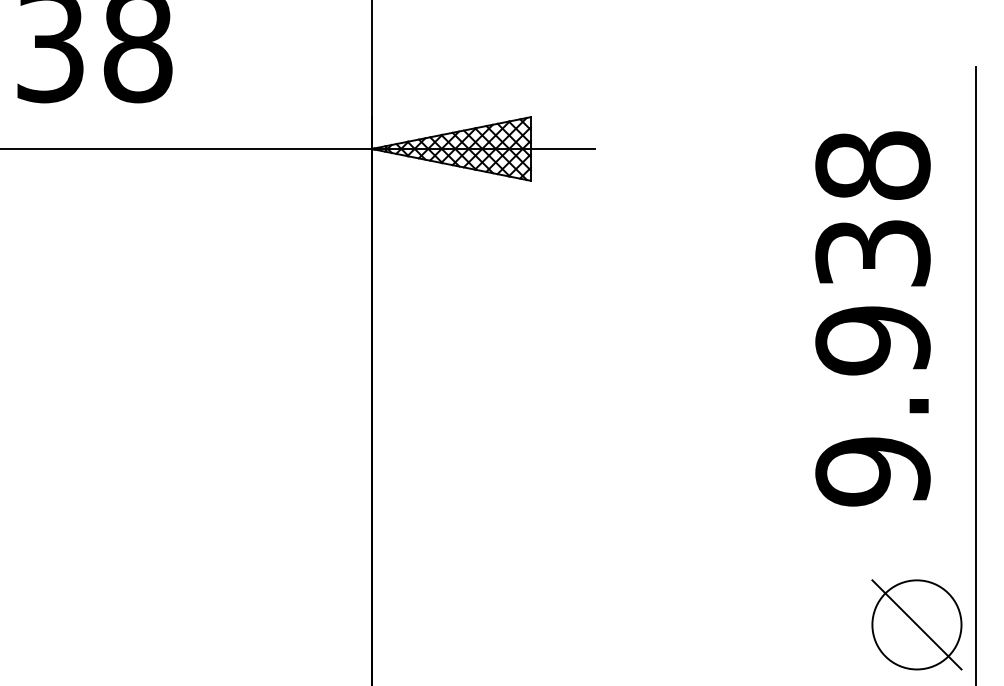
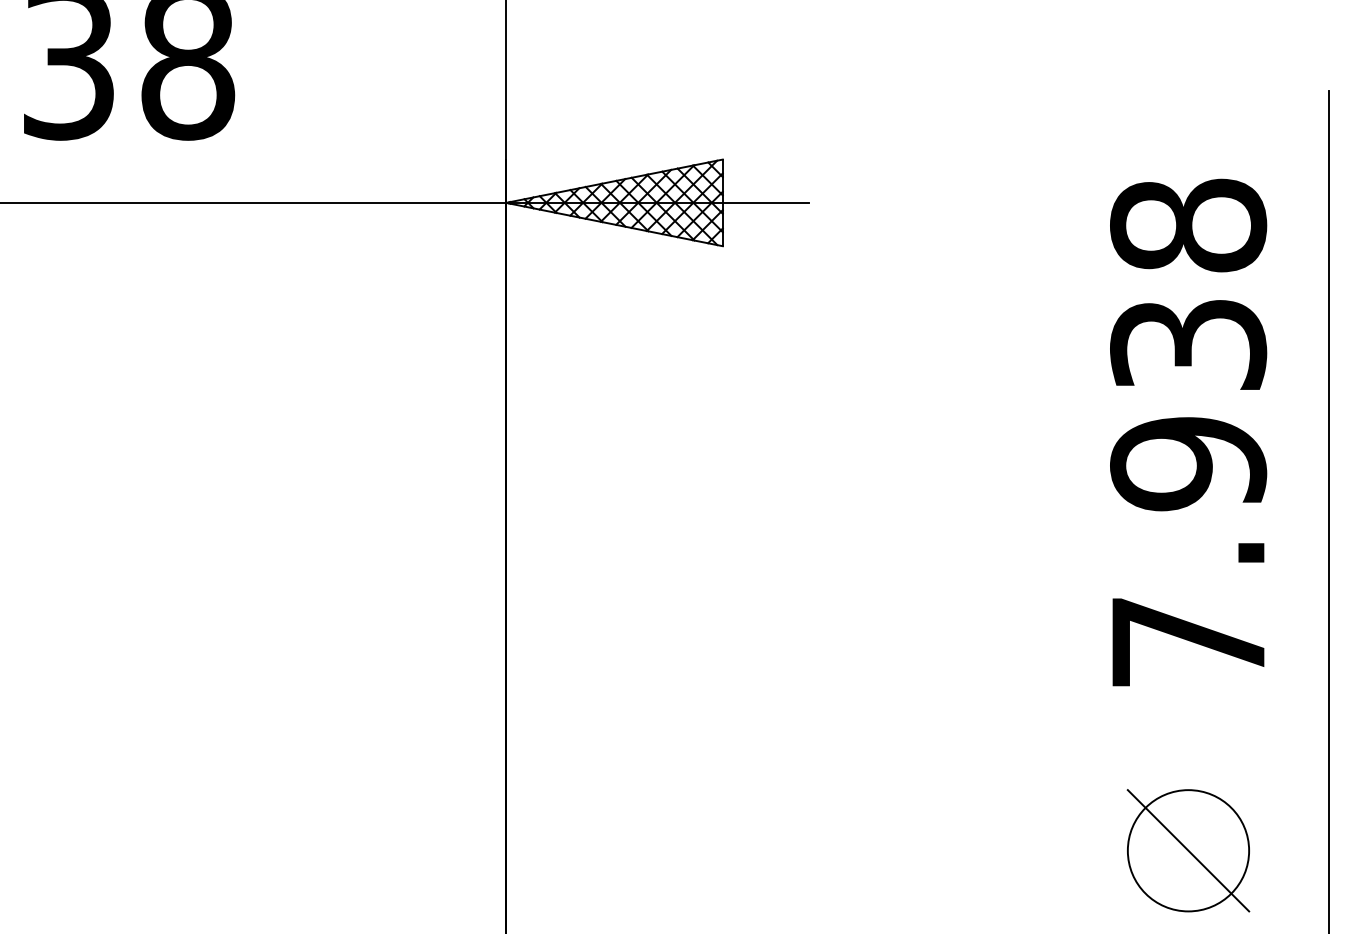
text: (872, 471) -> (1187, 641), 9.938 -> 7.938
part: (916, 624) -> (1187, 850), moved

